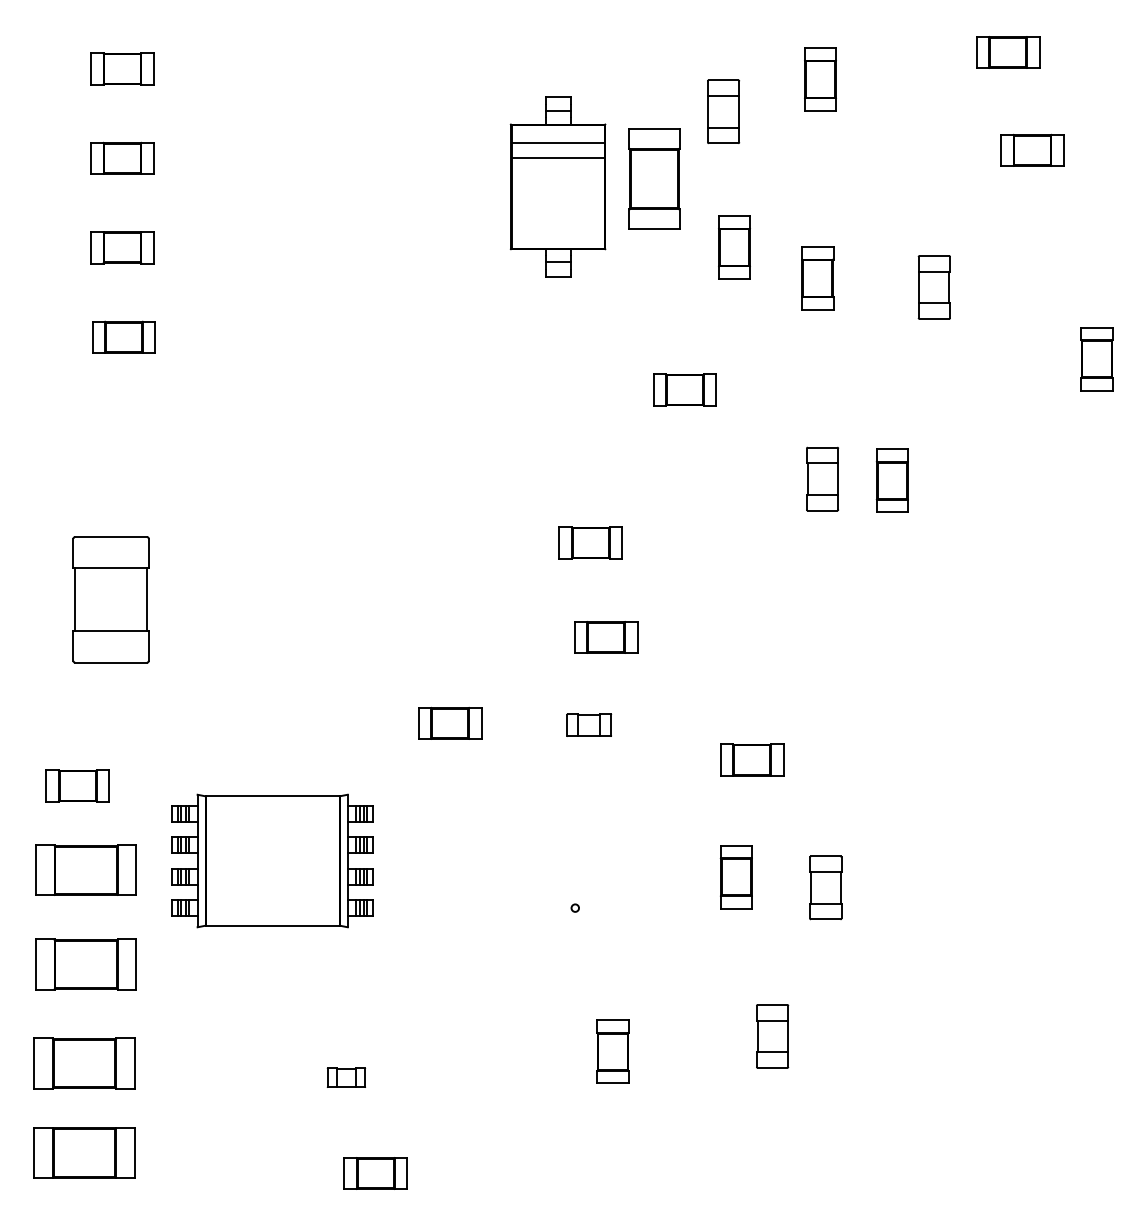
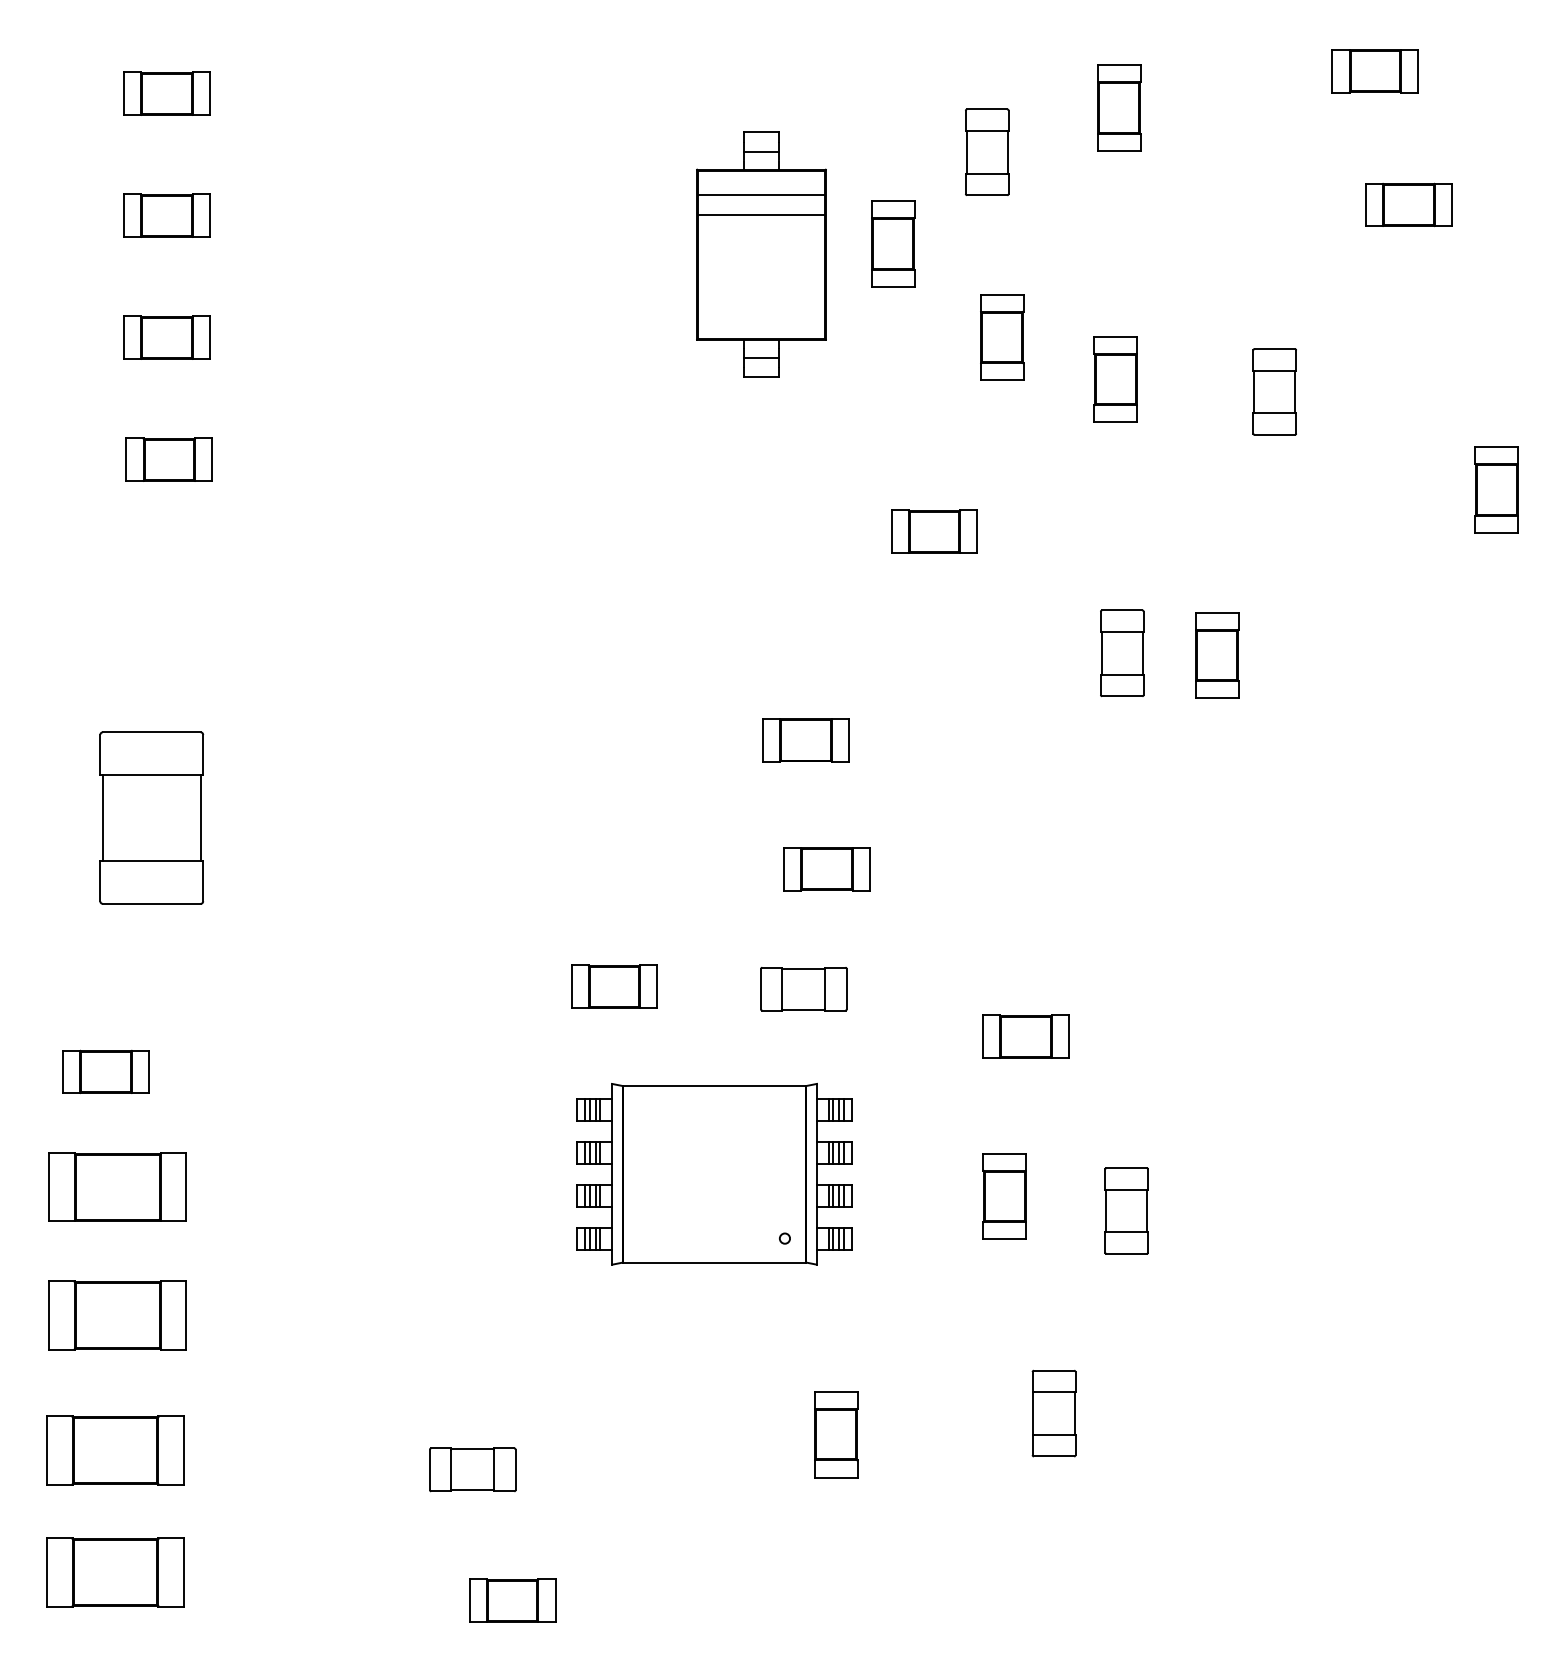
part: (654, 178) -> (892, 243), size x0.62
part: (589, 724) -> (804, 988), size x1.43
part: (272, 860) -> (714, 1173), moved
part: (346, 1077) -> (472, 1469), size x1.67

